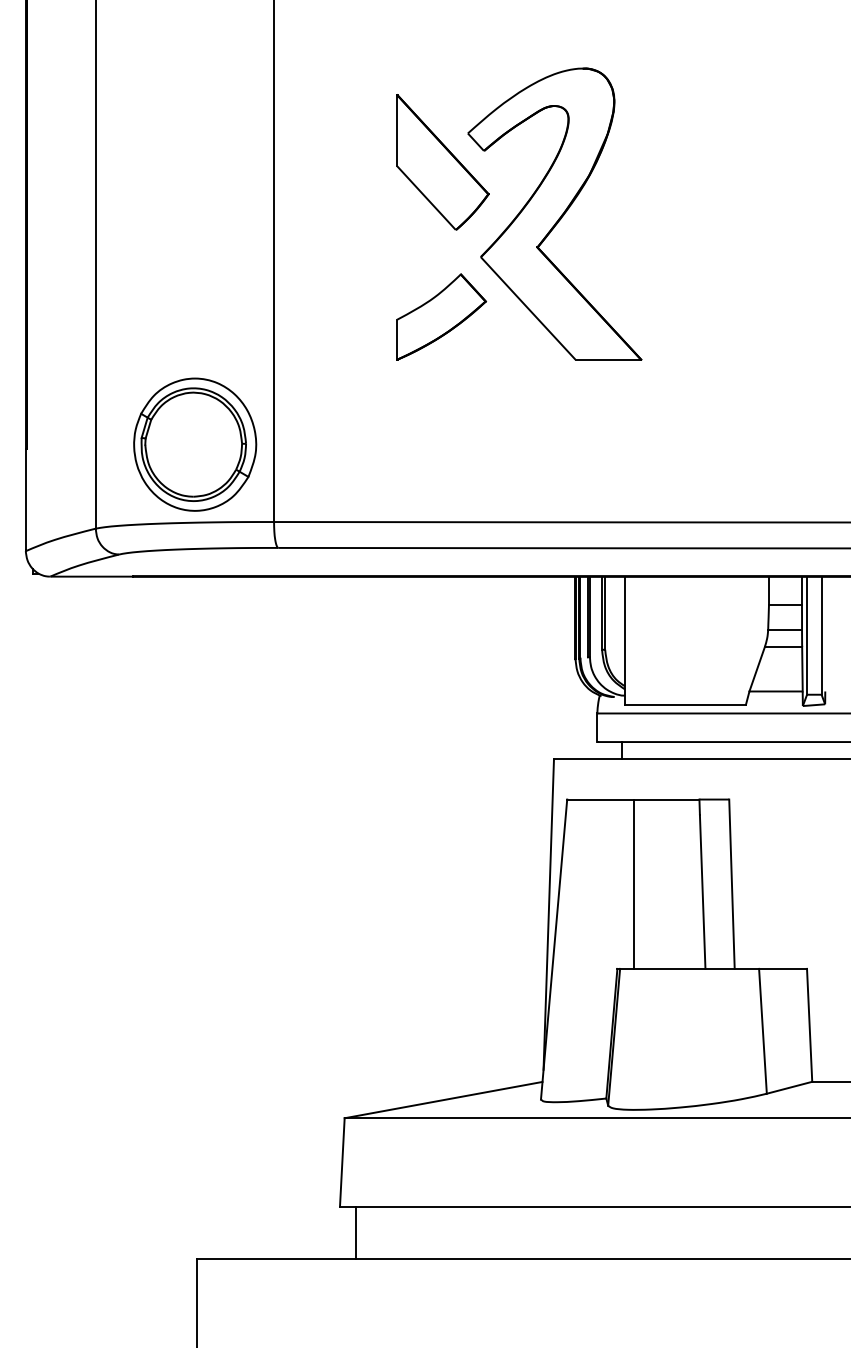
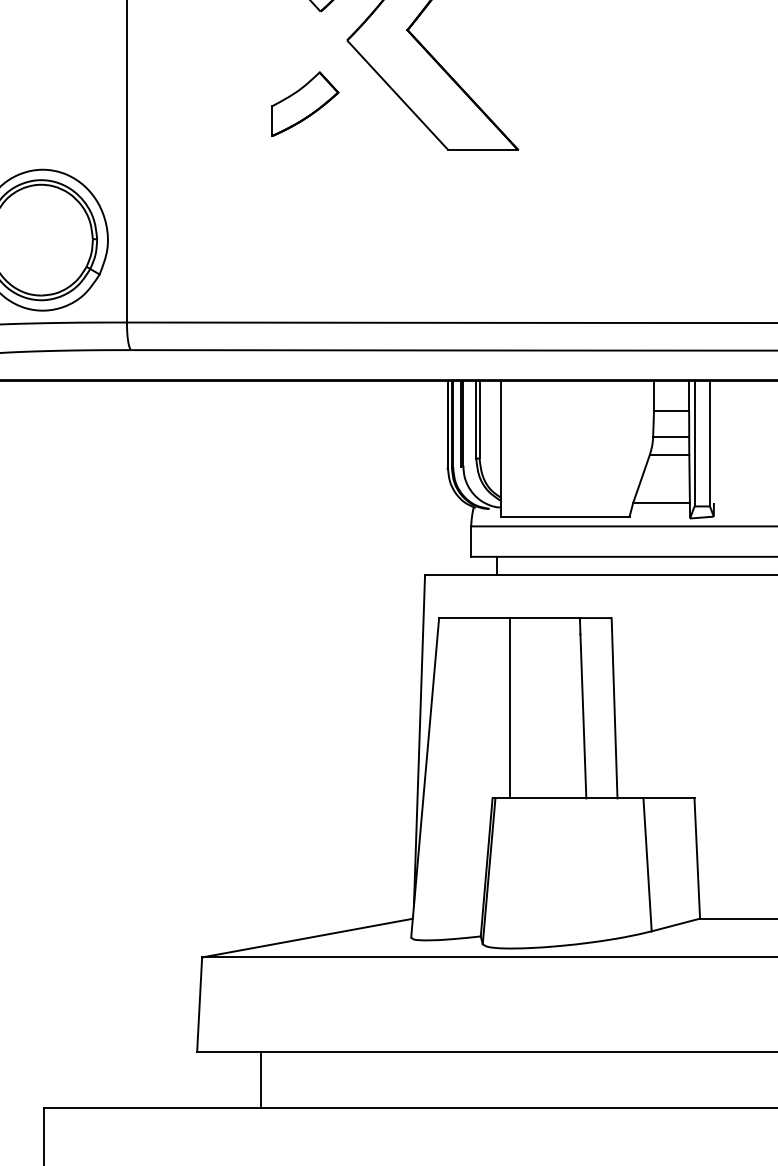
part: (441, 316) -> (305, 103), size x0.7
line: (356, 1232) -> (261, 1079), moved

